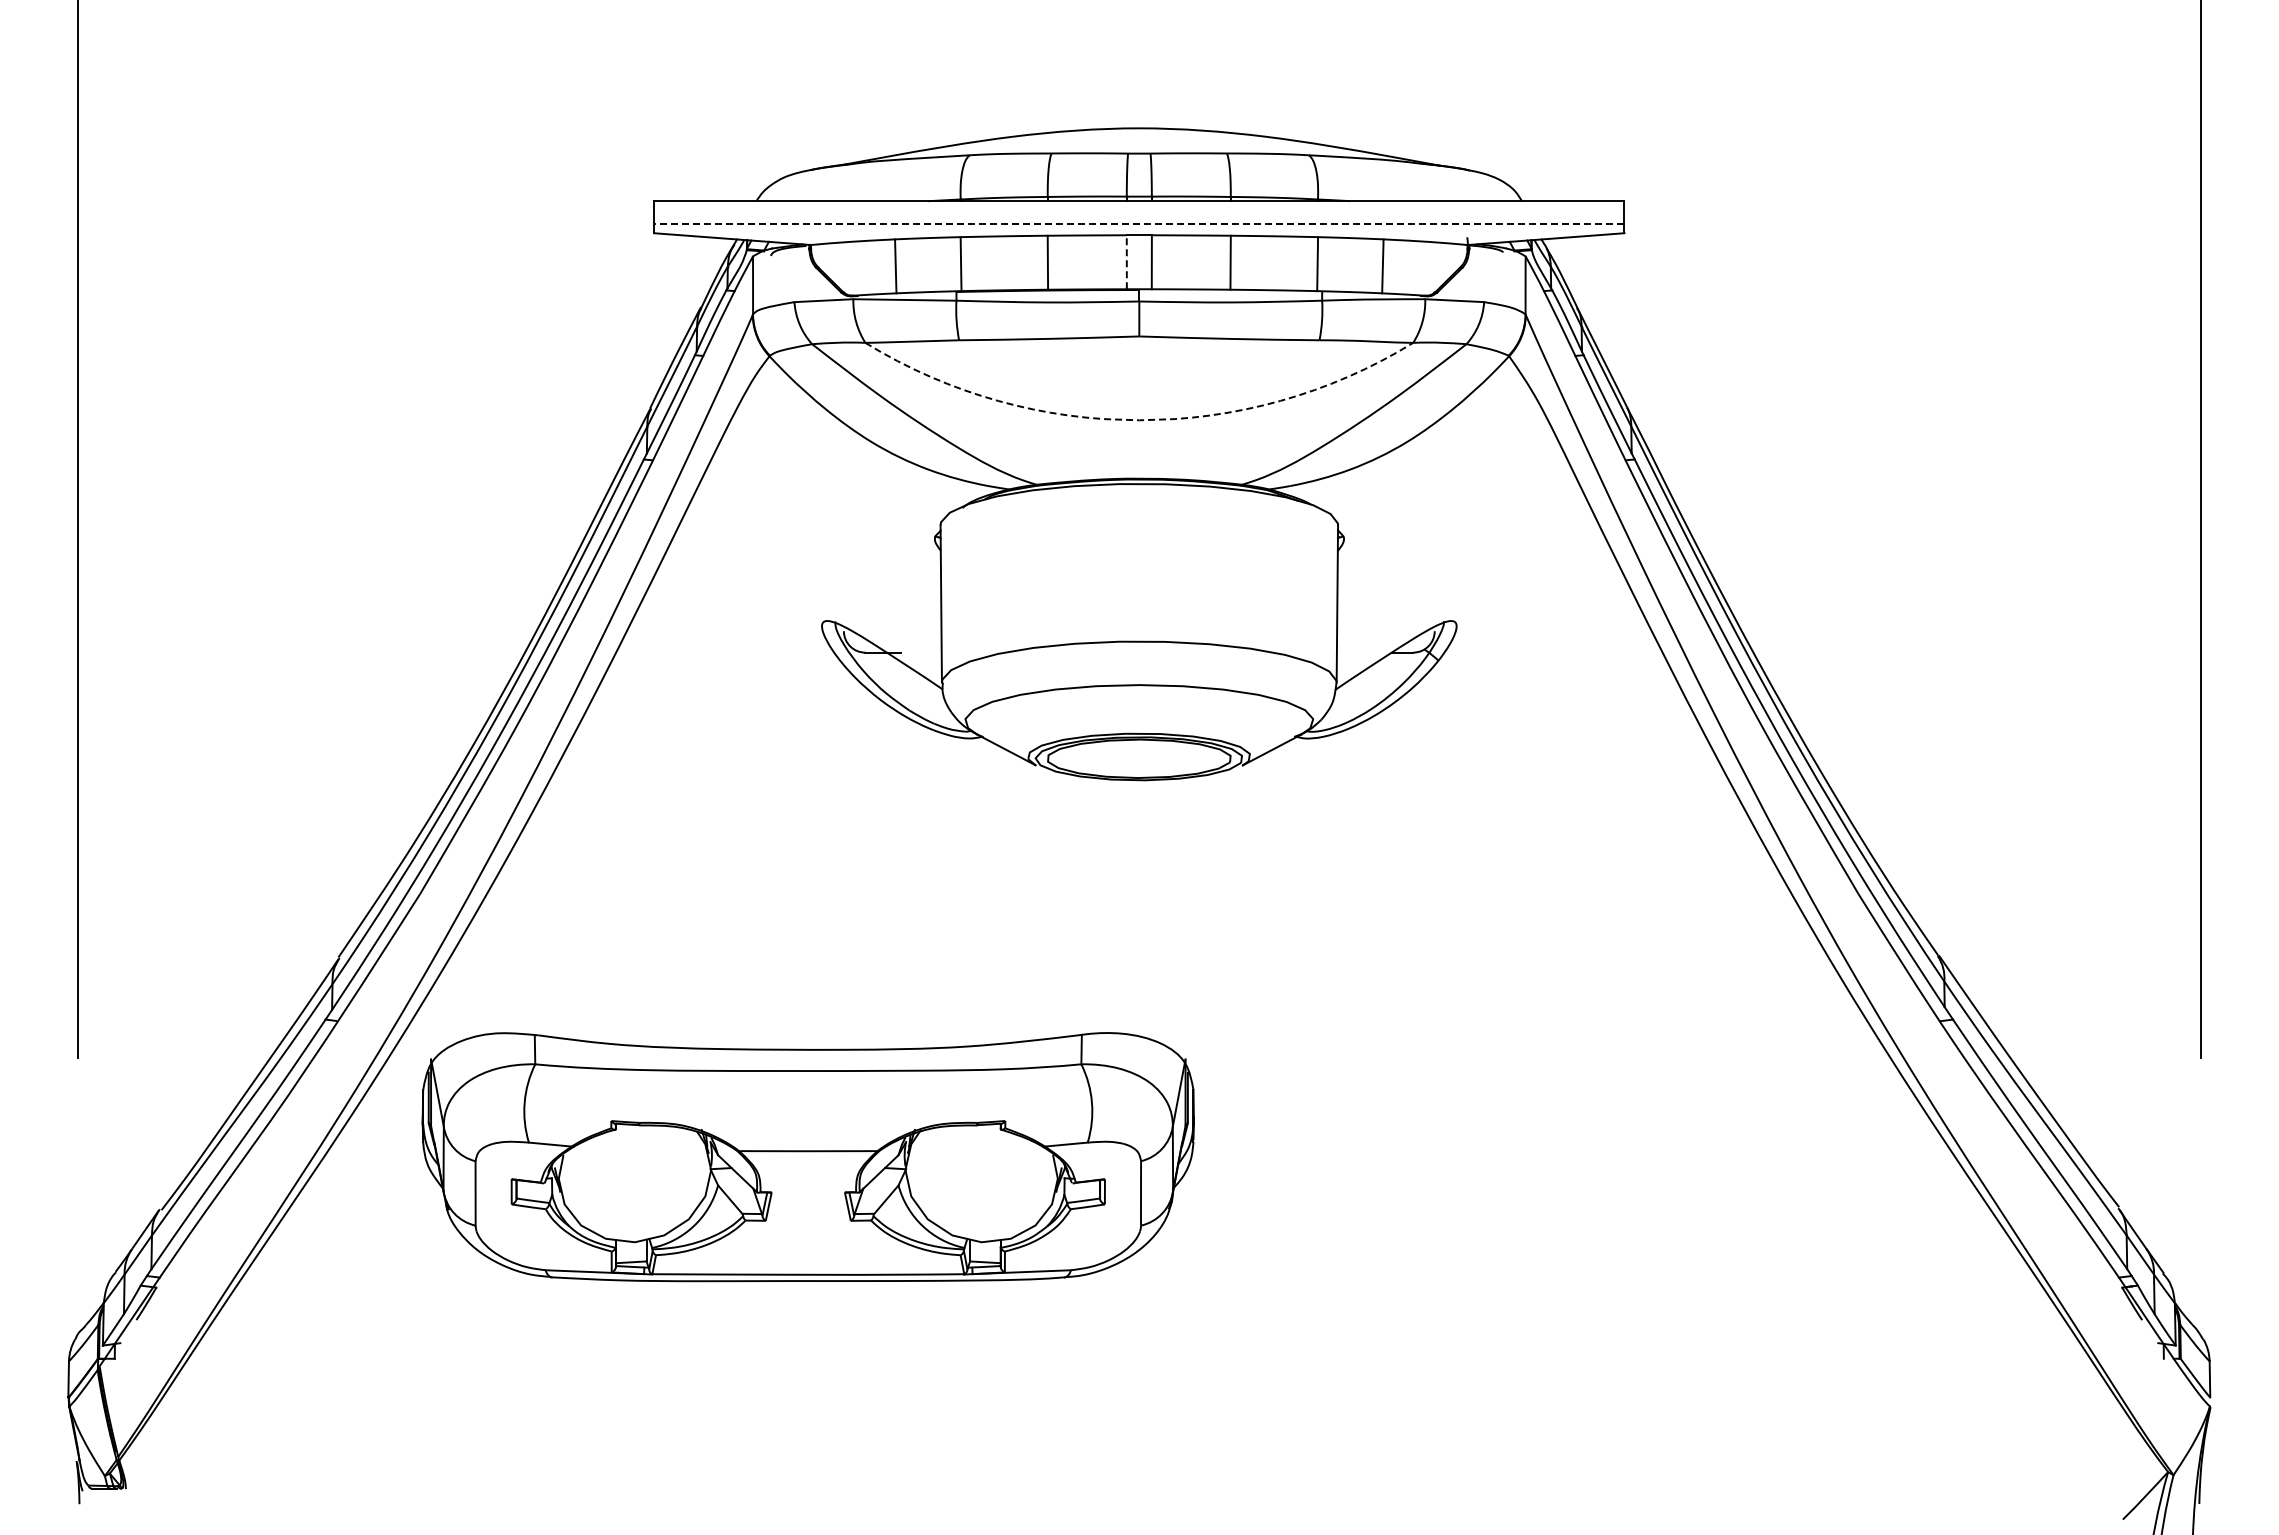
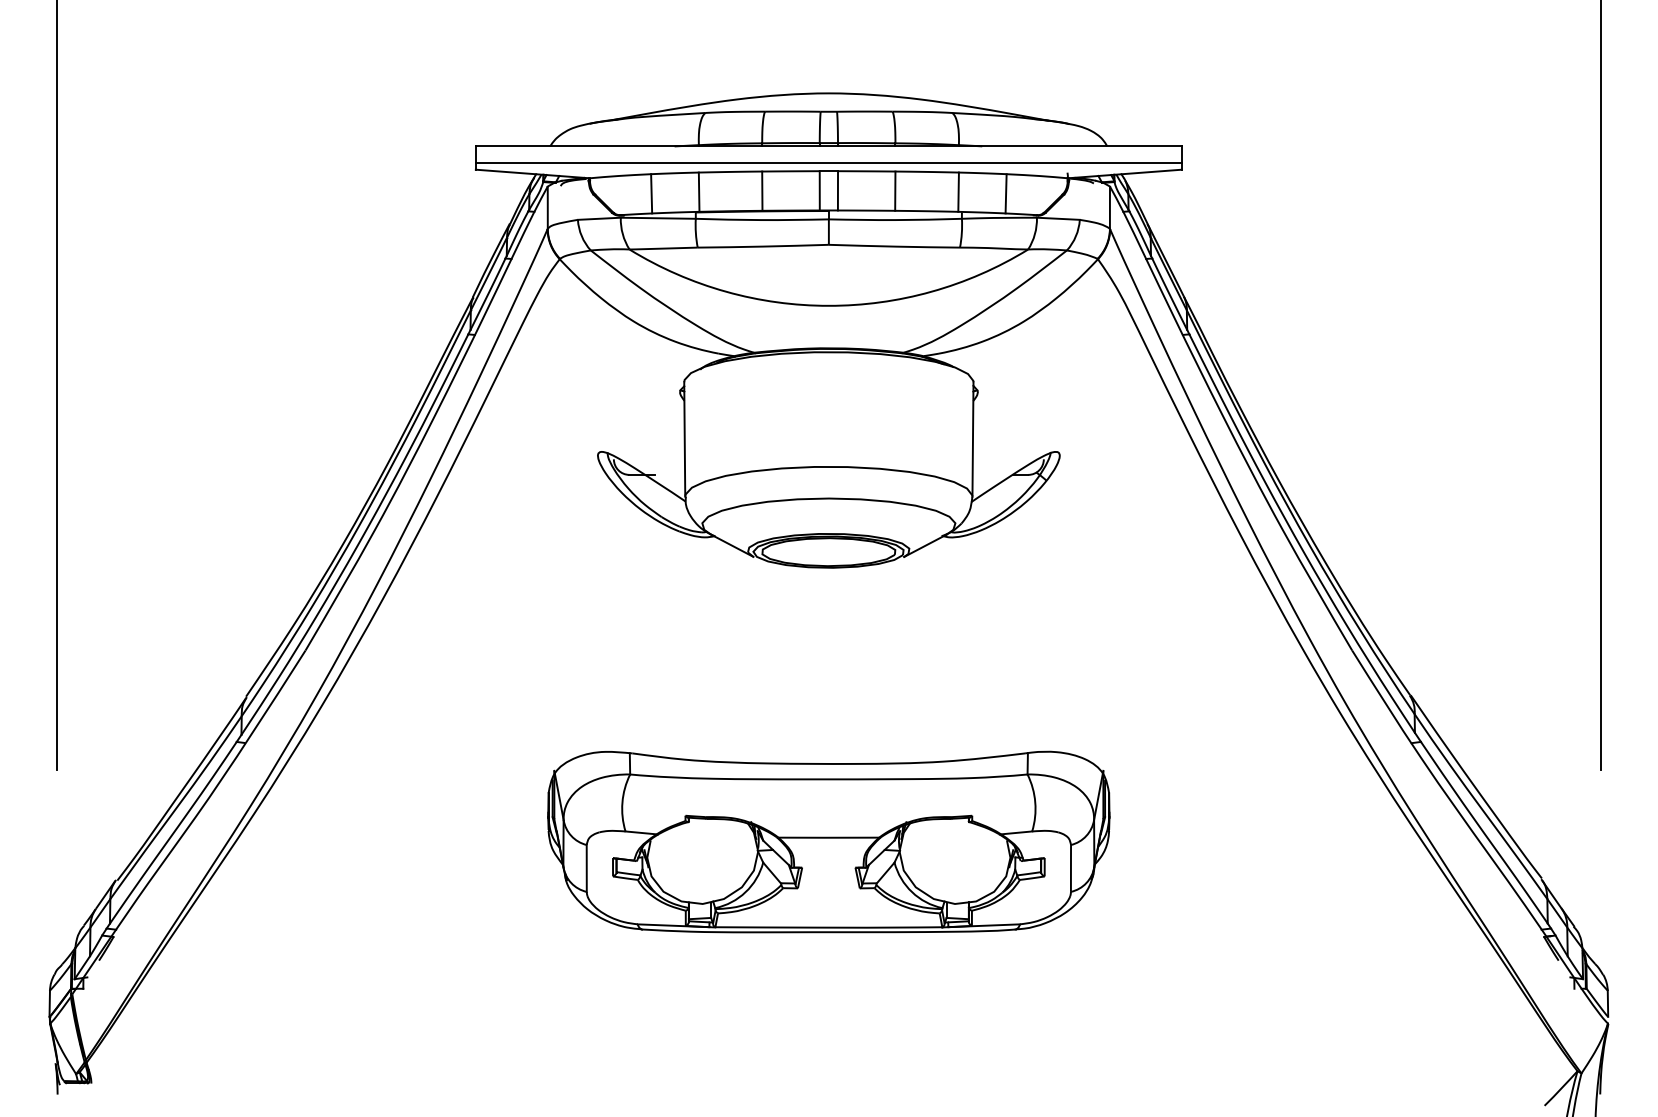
line: (1138, 224) -> (828, 163), dashed -> solid
line: (1126, 261) -> (819, 190), dashed -> solid
arc: (1139, 420) -> (829, 305), dashed -> solid
part: (807, 1157) -> (828, 842), moved

